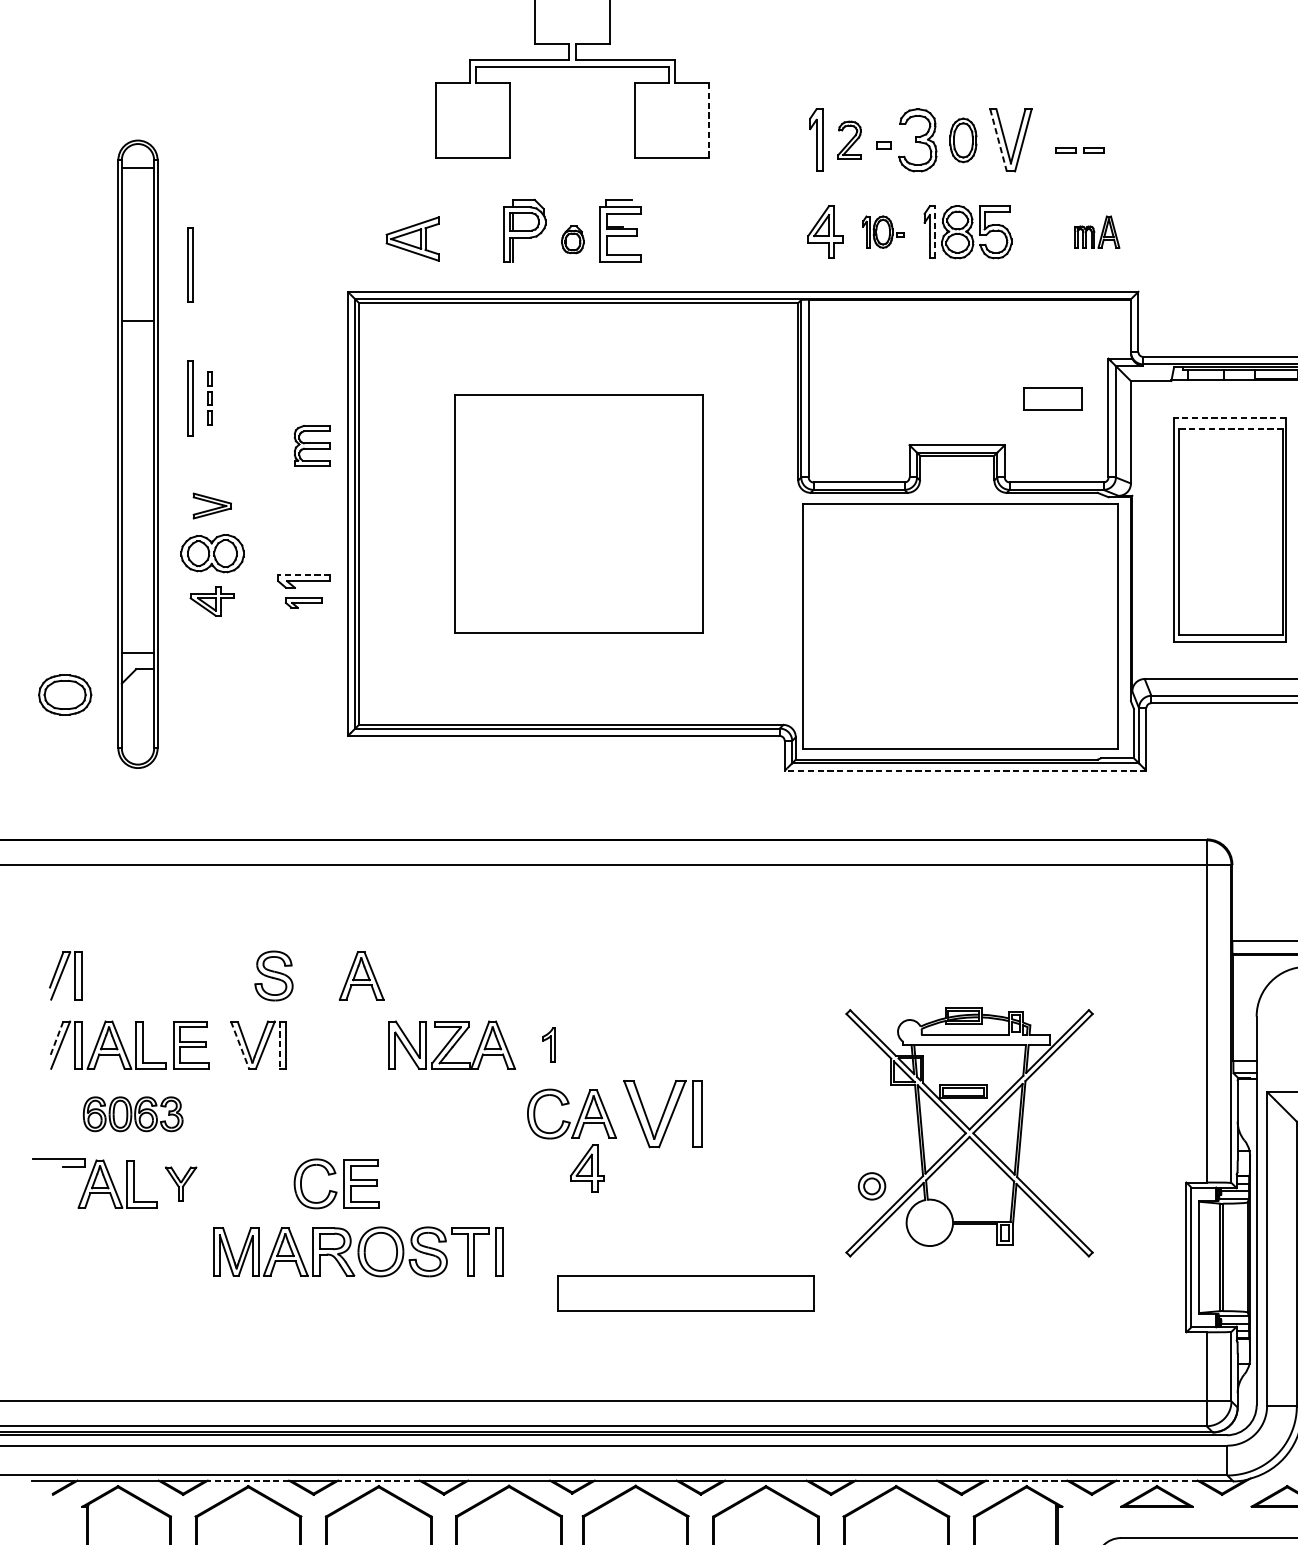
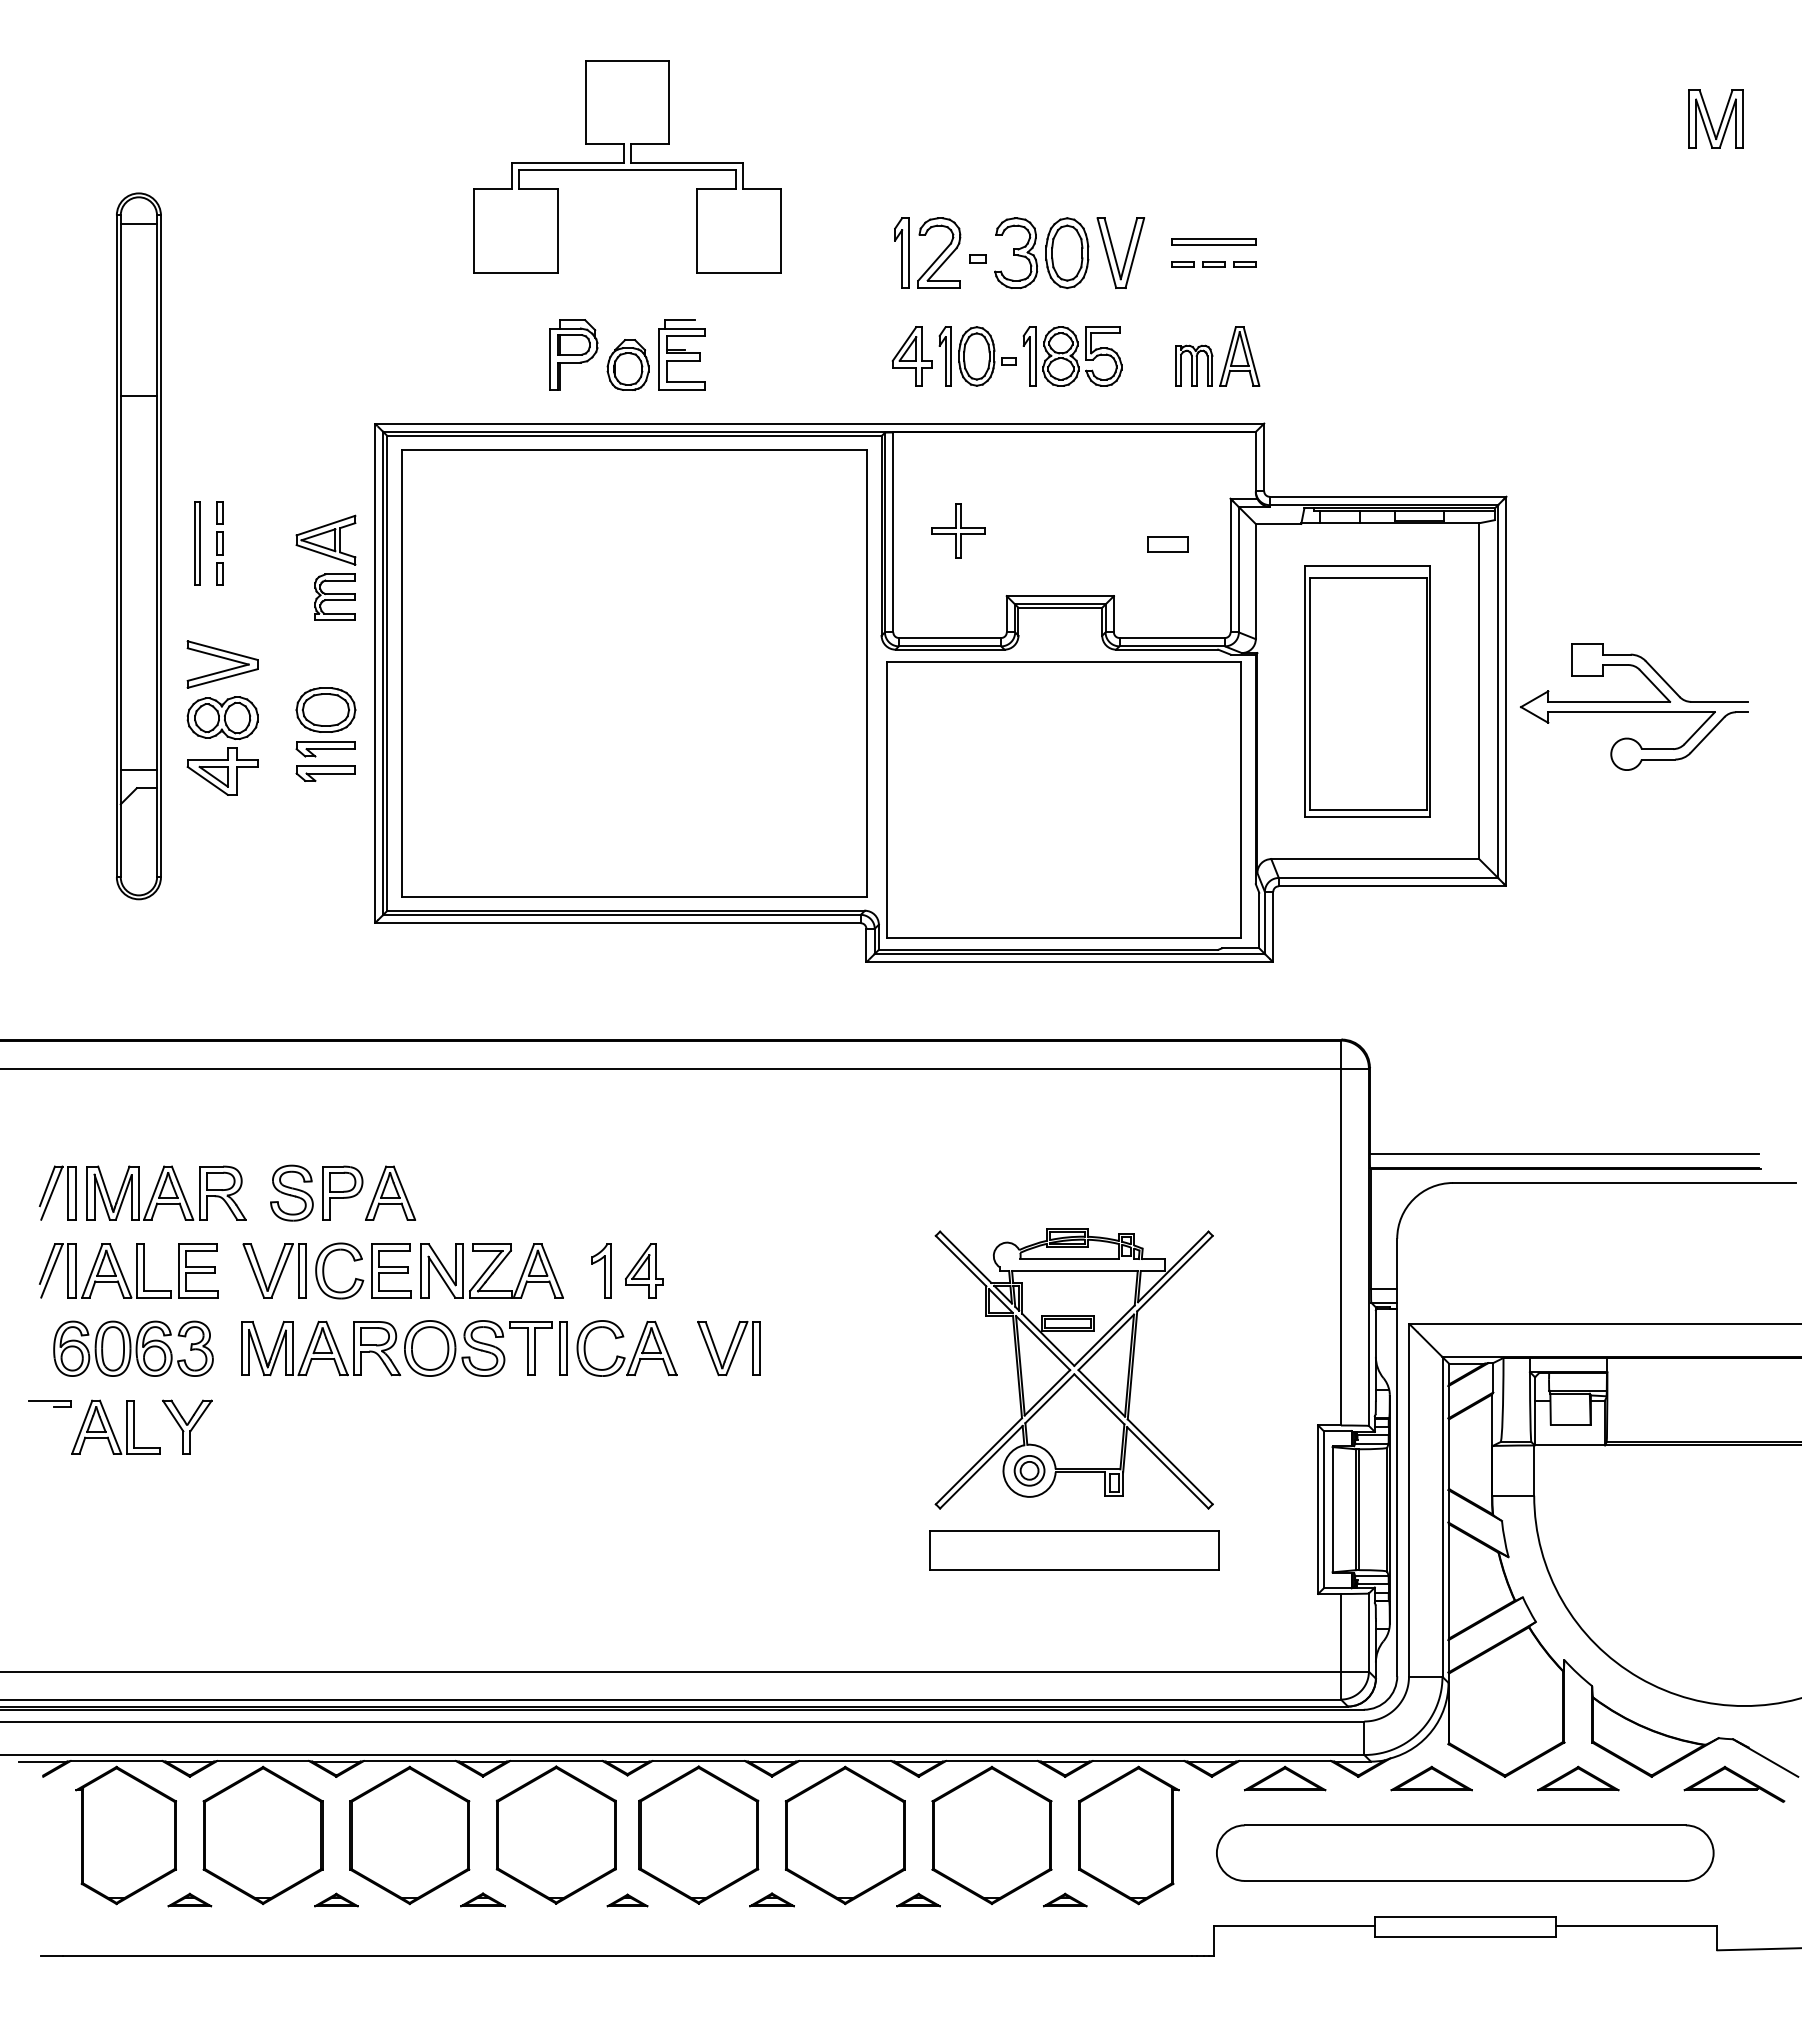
line: (709, 120) -> (781, 230), dashed -> solid
part: (1093, 129) -> (1213, 241), added
part: (849, 139) -> (939, 252), size x1.67
part: (963, 140) -> (1067, 253), size x1.43
line: (999, 140) -> (1107, 253), dashed -> solid
part: (1120, 150) -> (1244, 264), added
line: (935, 231) -> (1035, 355), dashed -> solid
part: (883, 232) -> (977, 356), size x1.67
part: (1096, 232) -> (1217, 356), size x1.67
part: (412, 238) -> (325, 539), moved
part: (572, 239) -> (627, 364), size x1.67
part: (190, 265) -> (197, 393), removed
part: (866, 386) -> (958, 530), added
part: (209, 398) -> (219, 543), size x1.43
part: (1052, 399) -> (1167, 544), size x0.62
line: (1230, 418) -> (1367, 565), dashed -> solid
line: (1231, 429) -> (1369, 578), dashed -> solid
part: (137, 454) -> (138, 546), moved
part: (212, 506) -> (222, 664), size x1.67
part: (578, 514) -> (634, 673), size x1.67
line: (303, 574) -> (325, 741), dashed -> solid
part: (212, 601) -> (222, 771), size x1.43
part: (303, 602) -> (325, 773), size x1.43
part: (64, 694) -> (325, 709), moved
line: (965, 770) -> (1069, 962), dashed -> solid
part: (162, 975) -> (166, 1192), added
part: (318, 975) -> (342, 1192), added
line: (56, 1039) -> (47, 1264), dashed -> solid
part: (549, 1044) -> (601, 1270), size x1.43
line: (239, 1045) -> (253, 1271), dashed -> solid
line: (279, 1045) -> (298, 1271), dashed -> solid
part: (133, 1114) -> (133, 1348), size x1.43
part: (662, 1114) -> (728, 1348), size x0.71
part: (58, 1162) -> (49, 1403), size x0.71
part: (587, 1168) -> (644, 1270), moved
part: (181, 1183) -> (187, 1426), size x1.43
part: (343, 1183) -> (371, 1270), moved
part: (871, 1186) -> (1029, 1470), moved
part: (358, 1251) -> (404, 1348), moved
part: (686, 1293) -> (1074, 1550), moved
line: (248, 1481) -> (263, 1761), dashed -> solid
line: (378, 1481) -> (409, 1761), dashed -> solid
line: (1026, 1481) -> (1138, 1761), dashed -> solid
line: (1157, 1481) -> (1285, 1761), dashed -> solid

